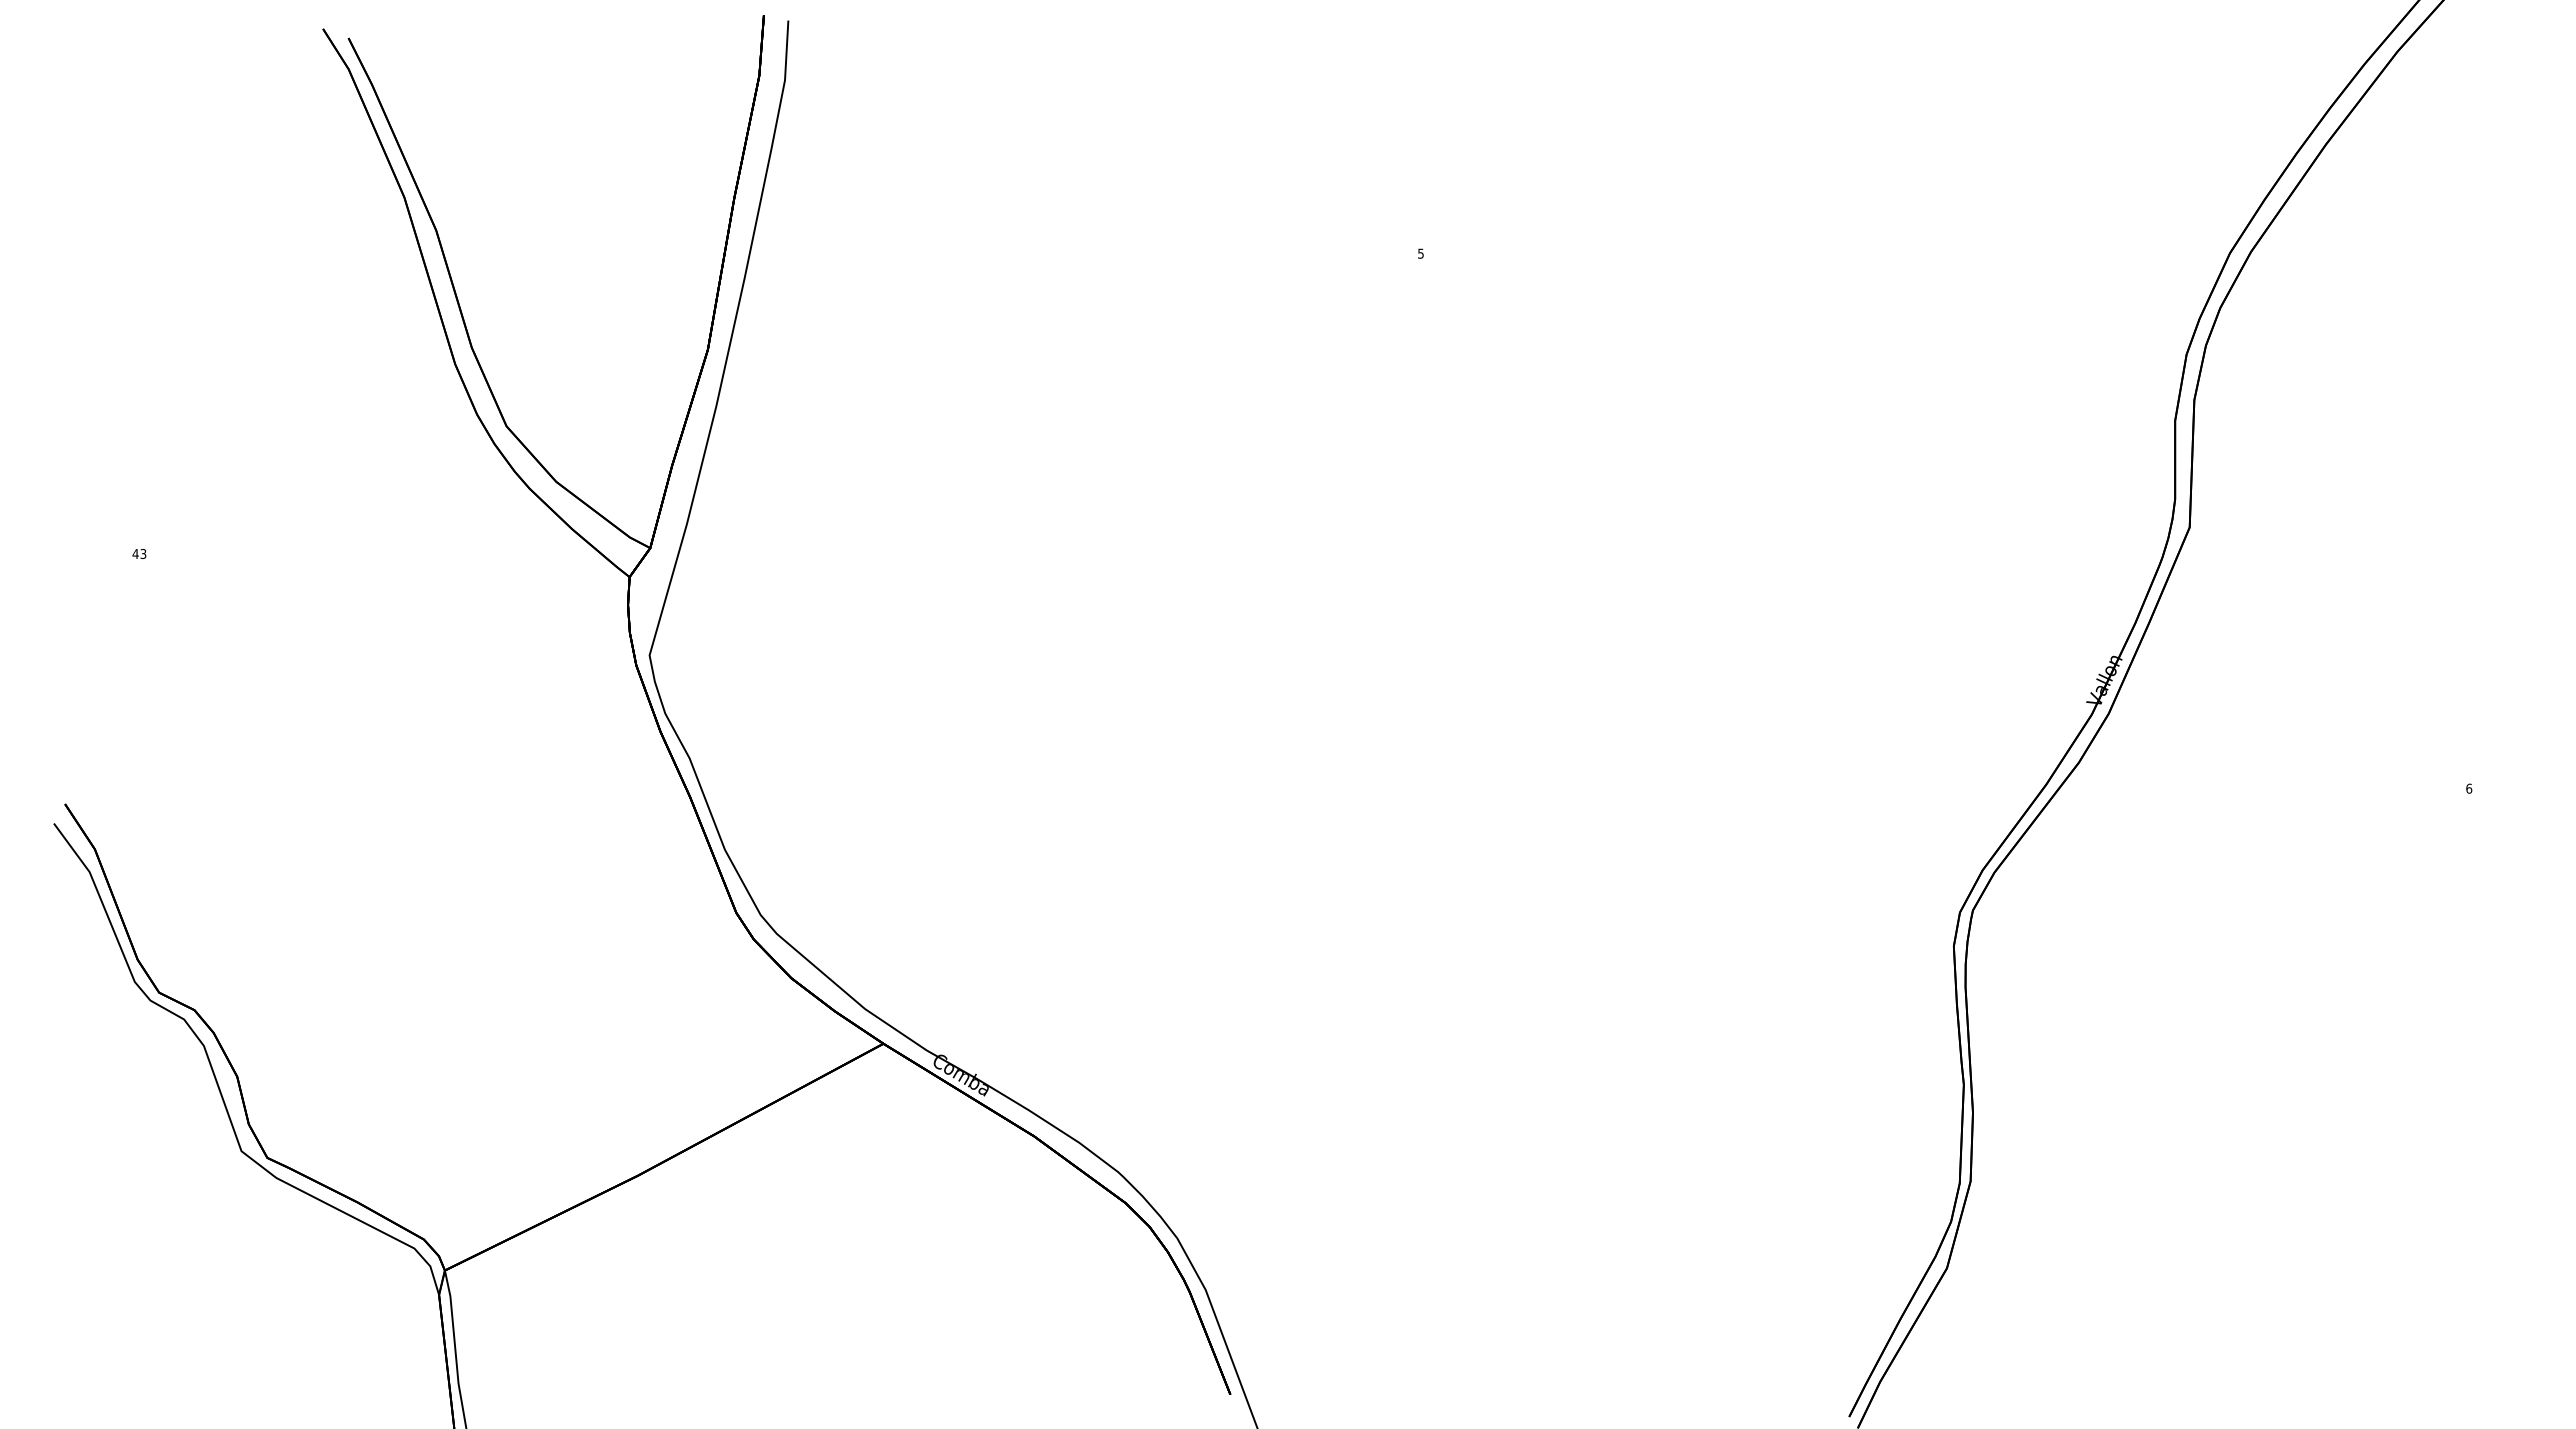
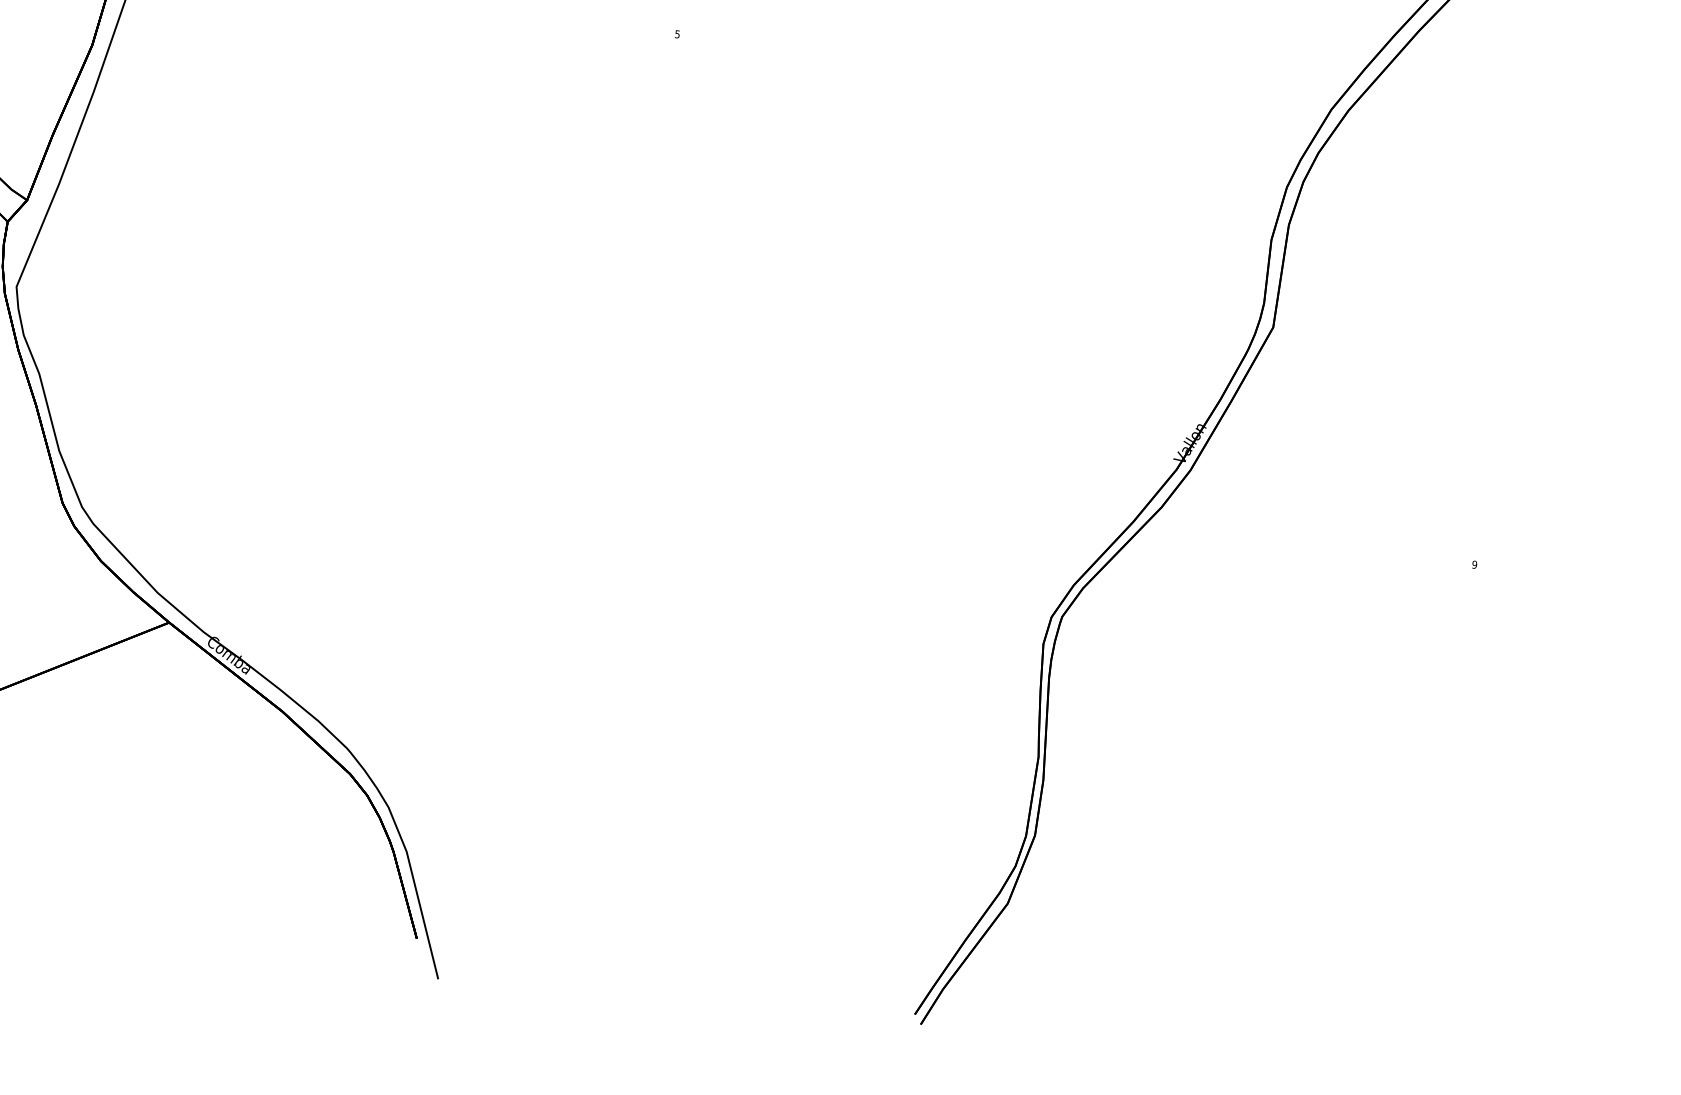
text: (2469, 788) -> (1474, 564), 6 -> 9

